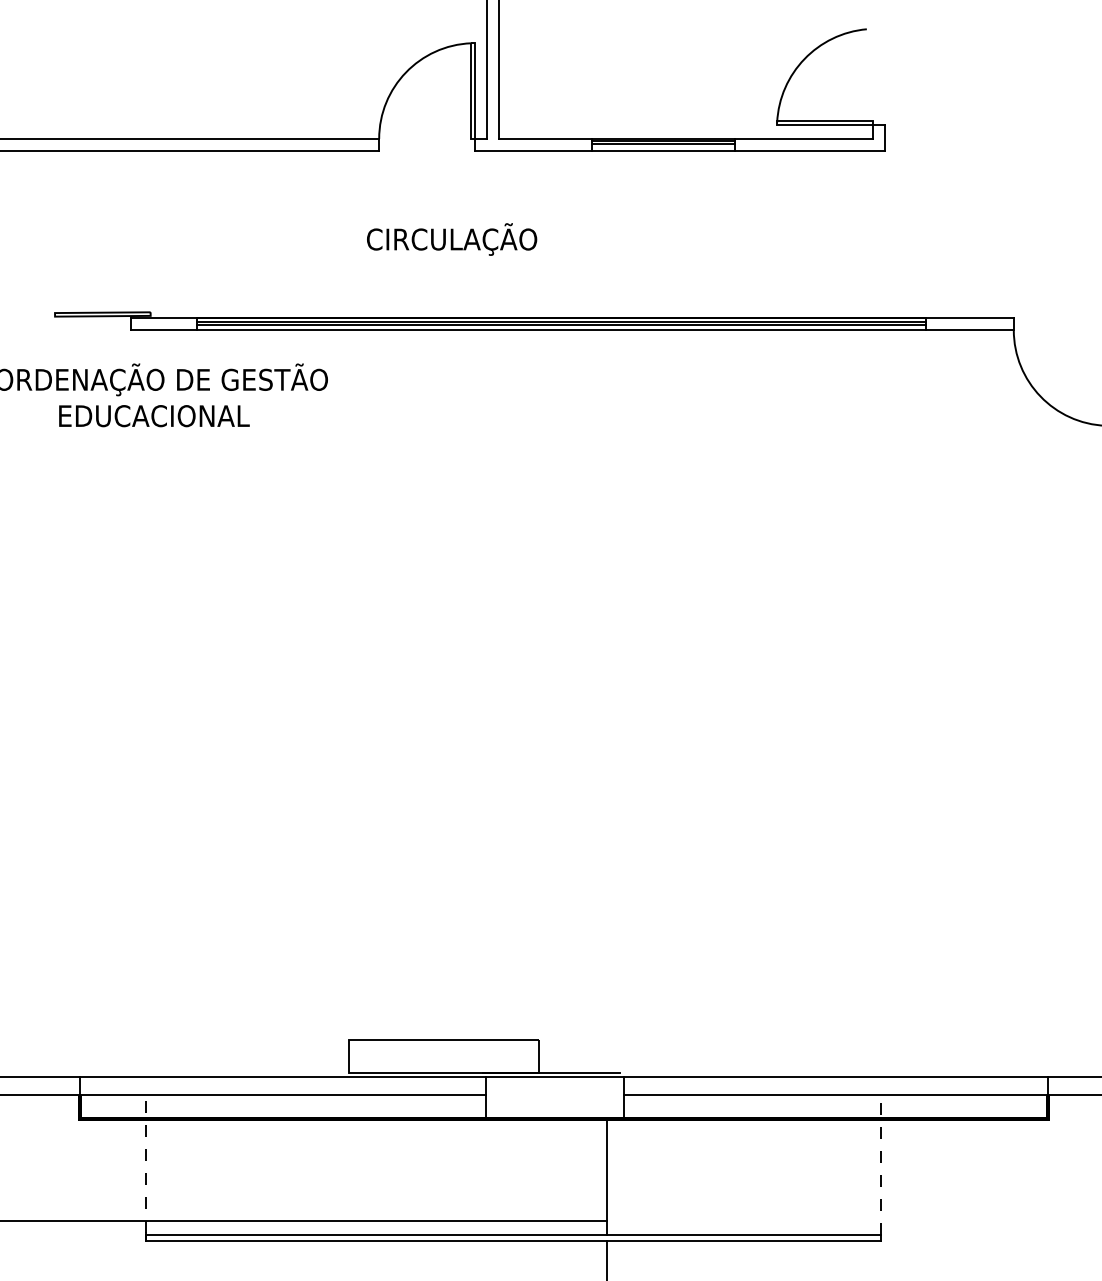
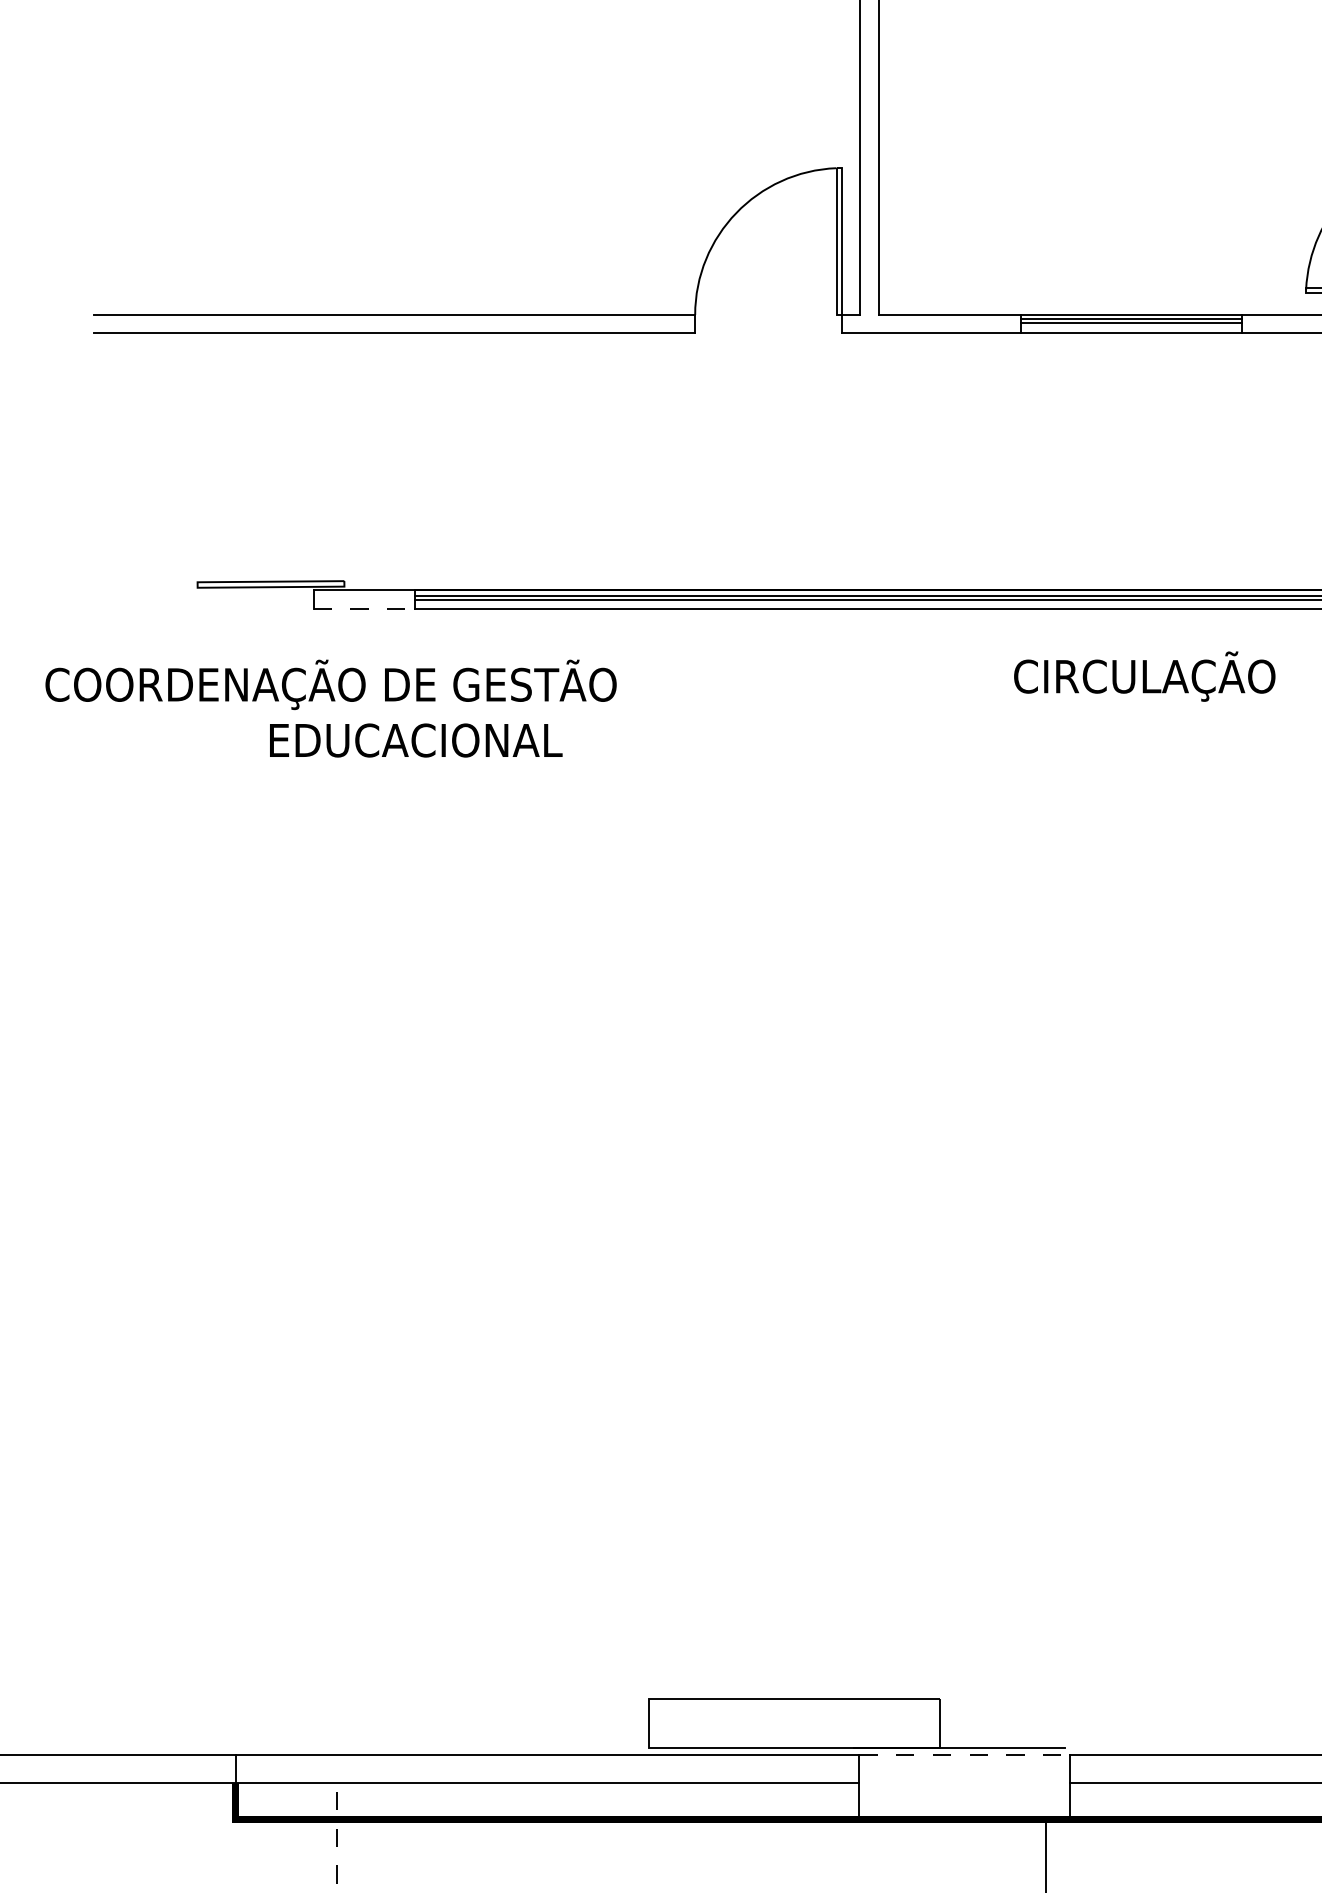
text: (452, 239) -> (1145, 676), moved
line: (164, 330) -> (365, 609), solid -> dashed
text: (154, 416) -> (416, 741), moved
line: (554, 1077) -> (964, 1755), solid -> dashed

